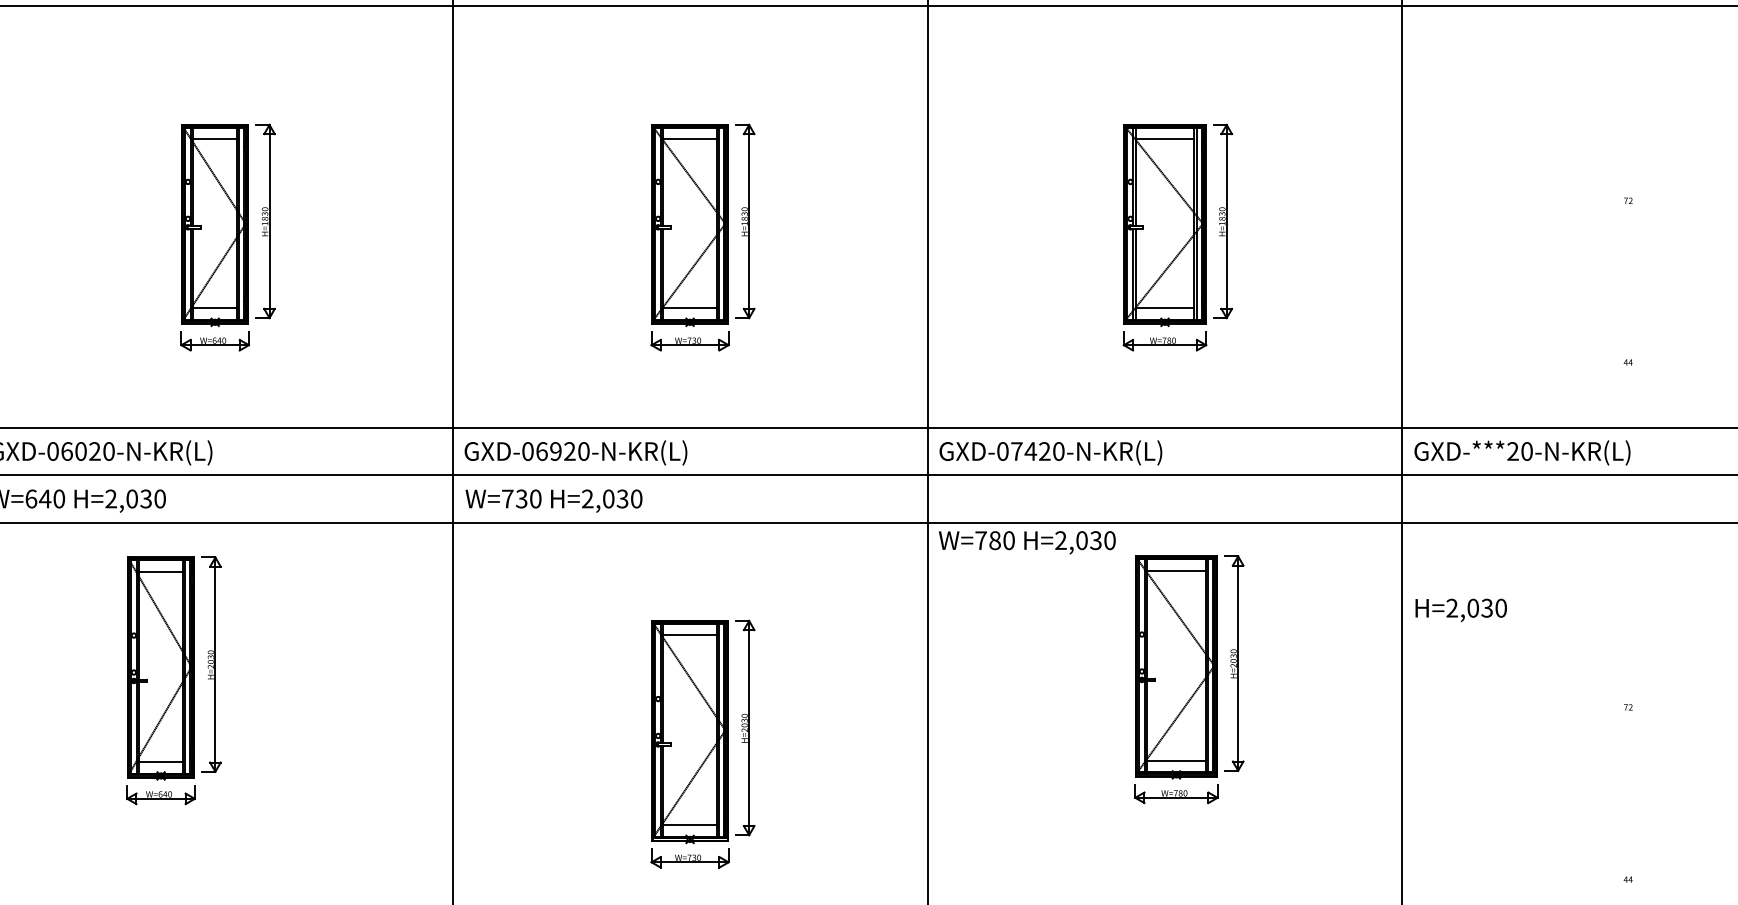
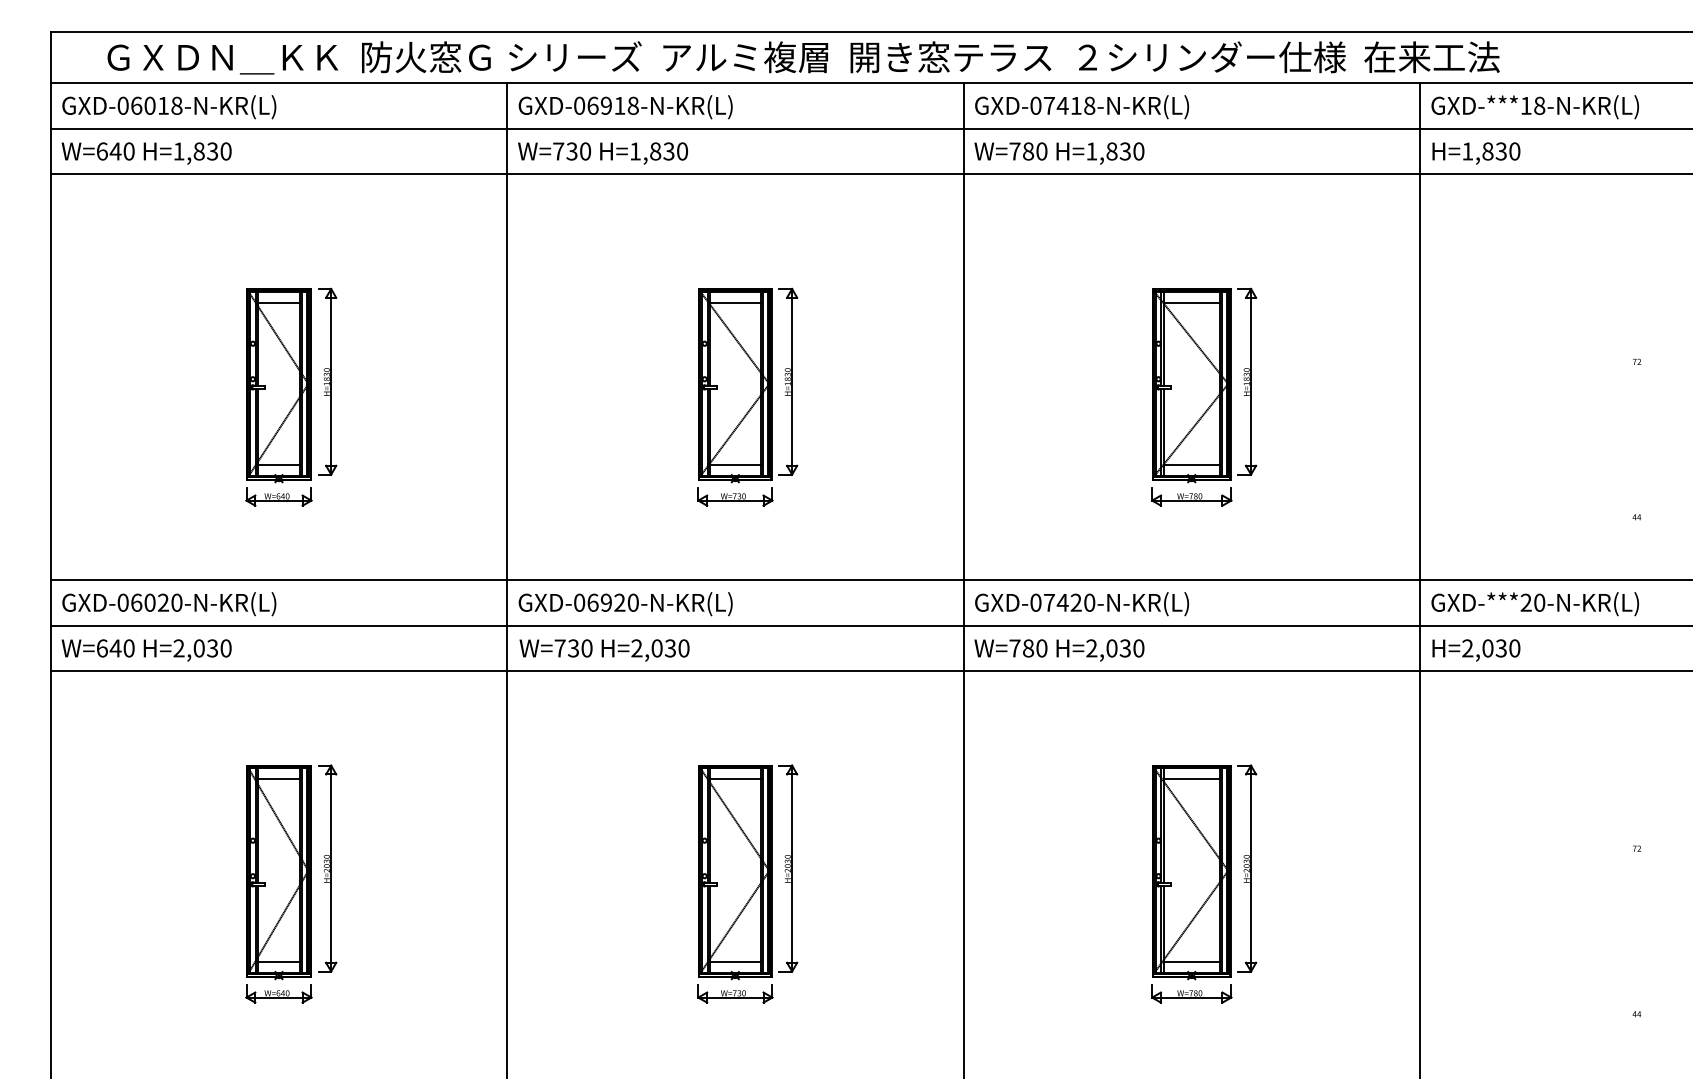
text: (1027, 542) -> (1059, 650), moved
text: (1461, 610) -> (1476, 650), moved
part: (1189, 679) -> (1204, 883), moved
part: (174, 680) -> (291, 883), moved

